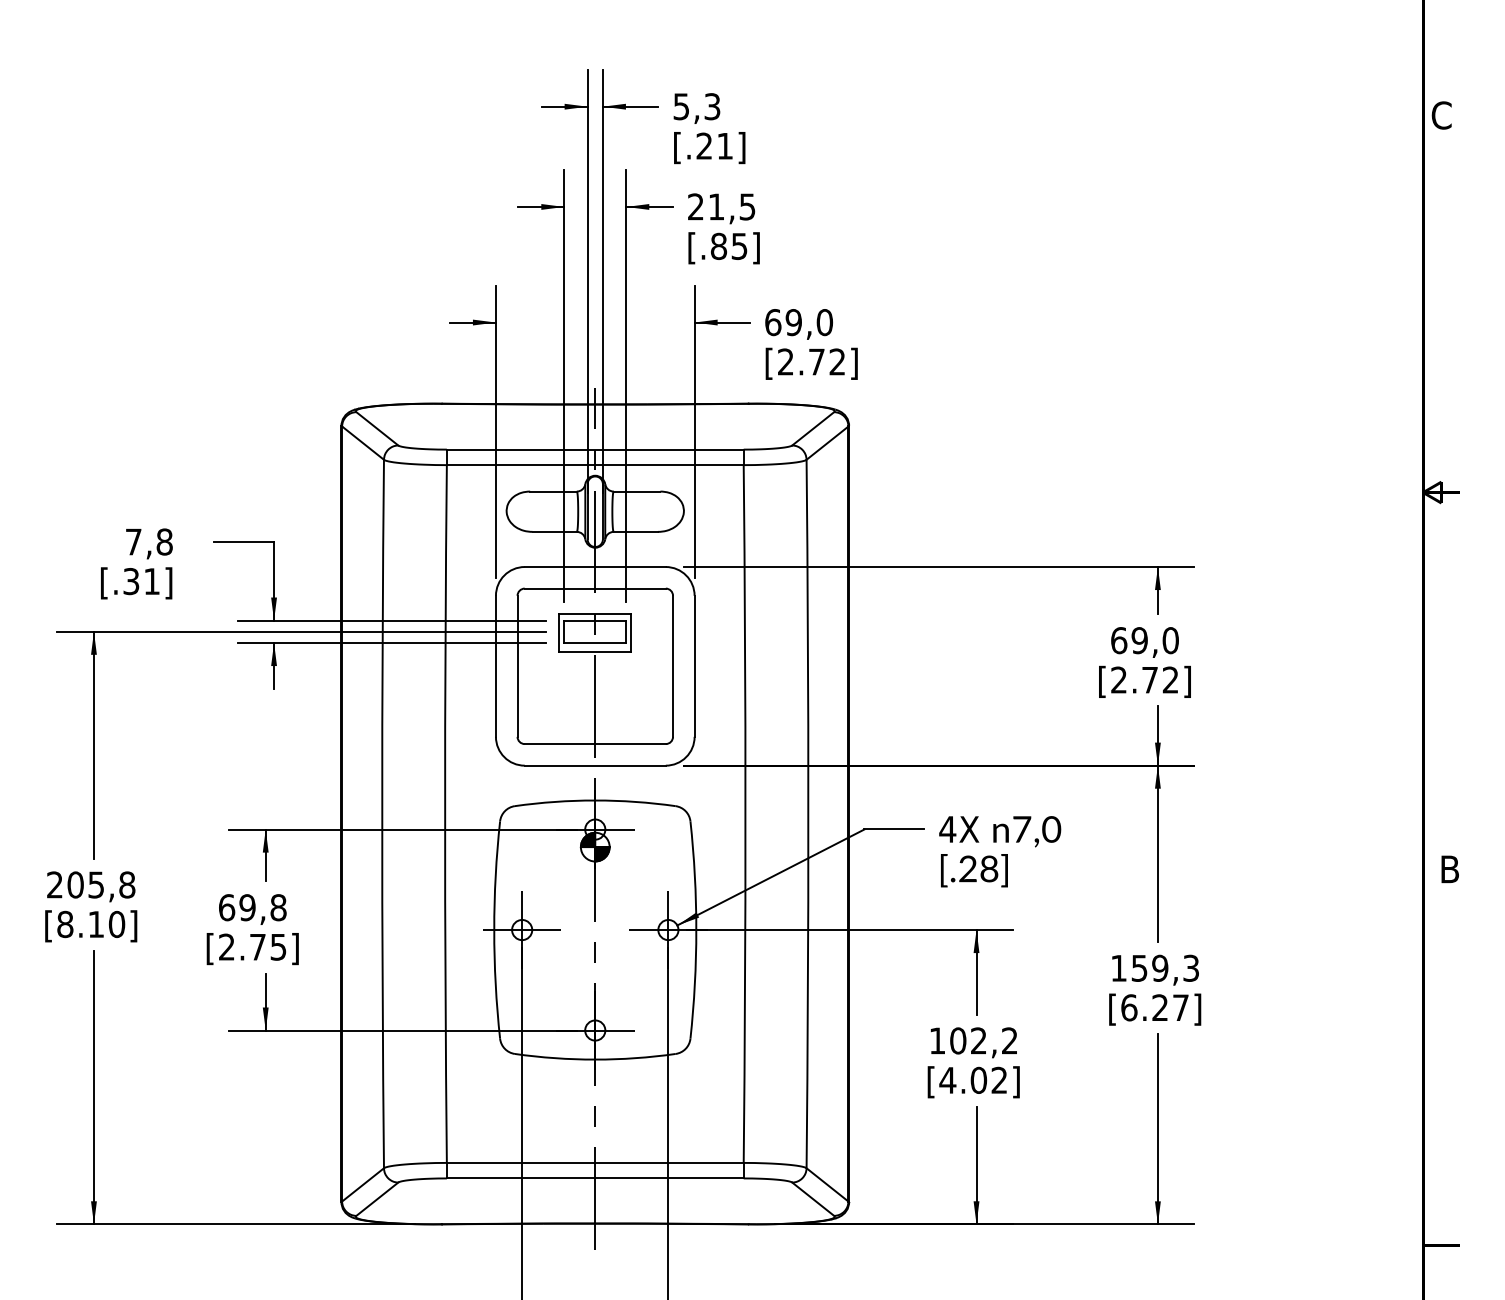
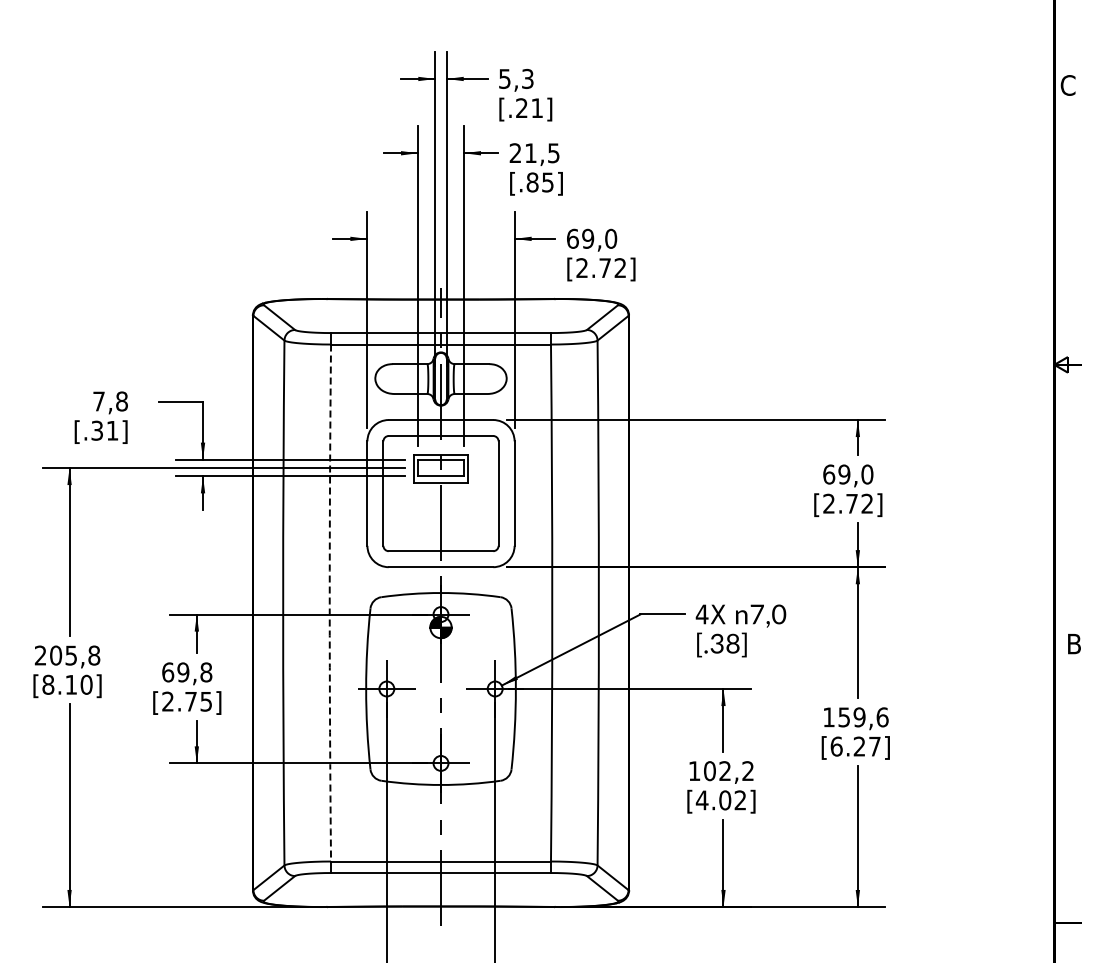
arc: (444, 814) -> (329, 603), solid -> dashed
text: (967, 872) -> (716, 646), [.28] -> [.38]
text: (1191, 968) -> (882, 717), 159,3 -> 159,6

